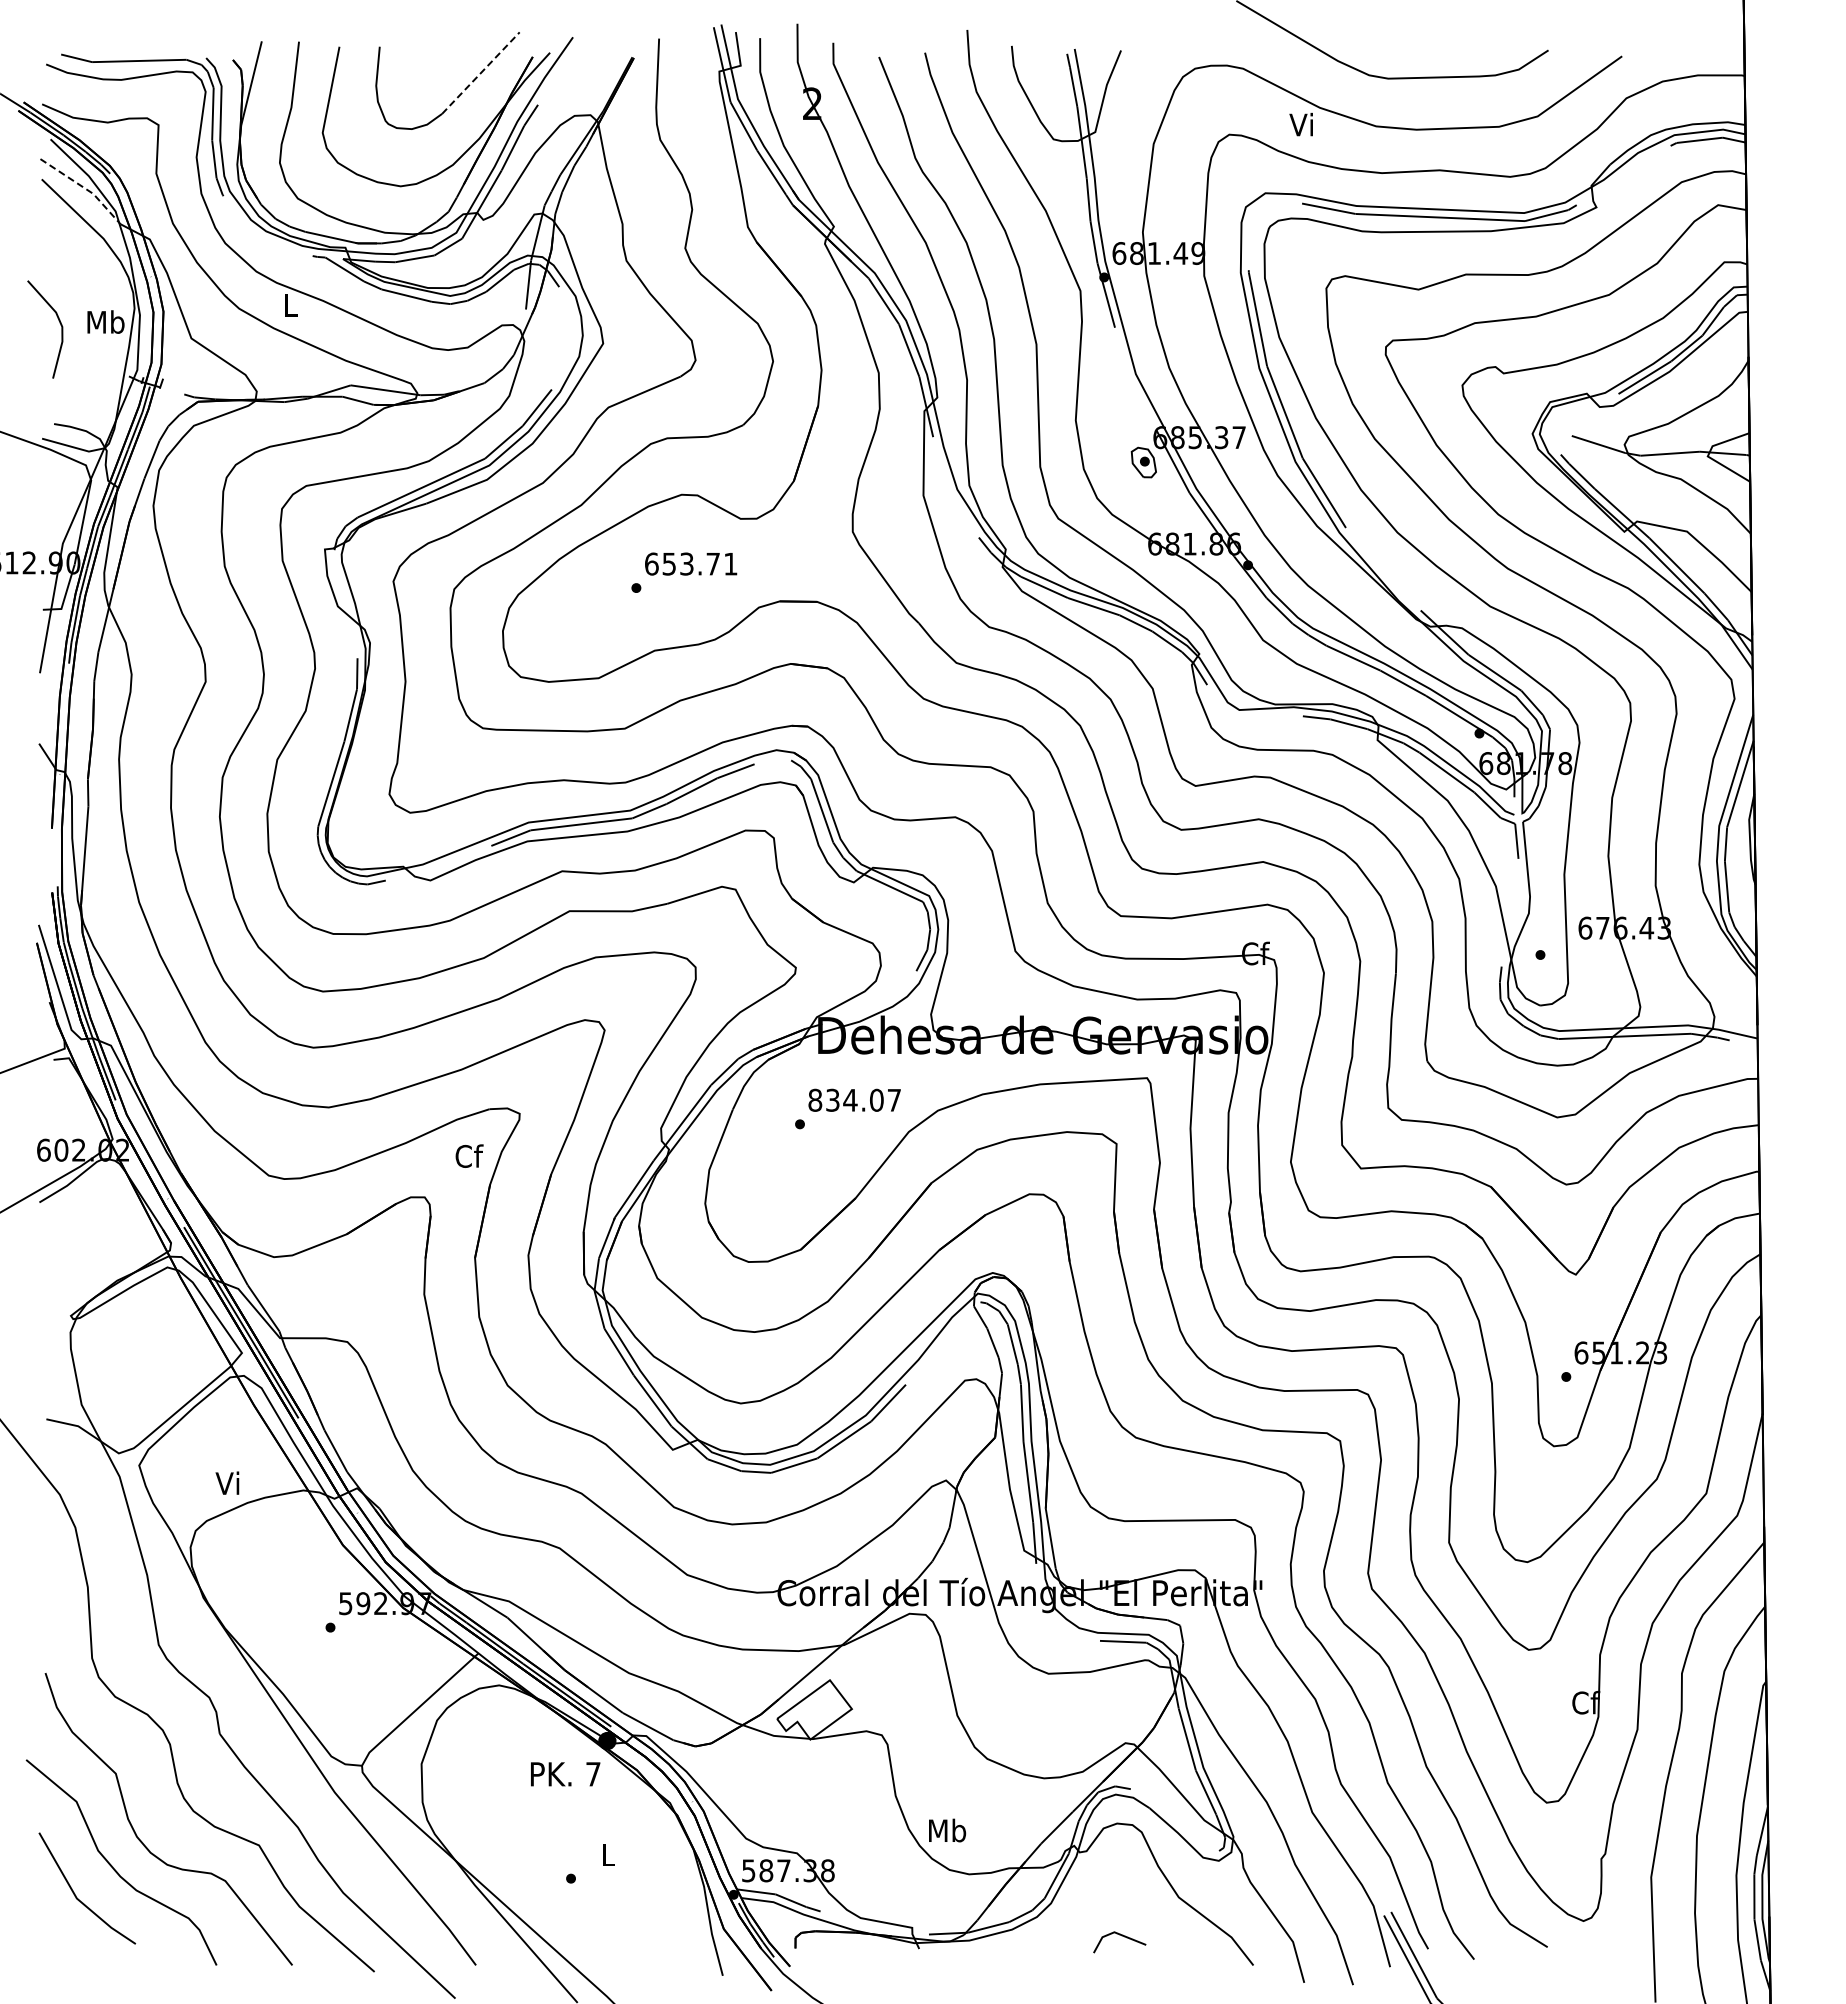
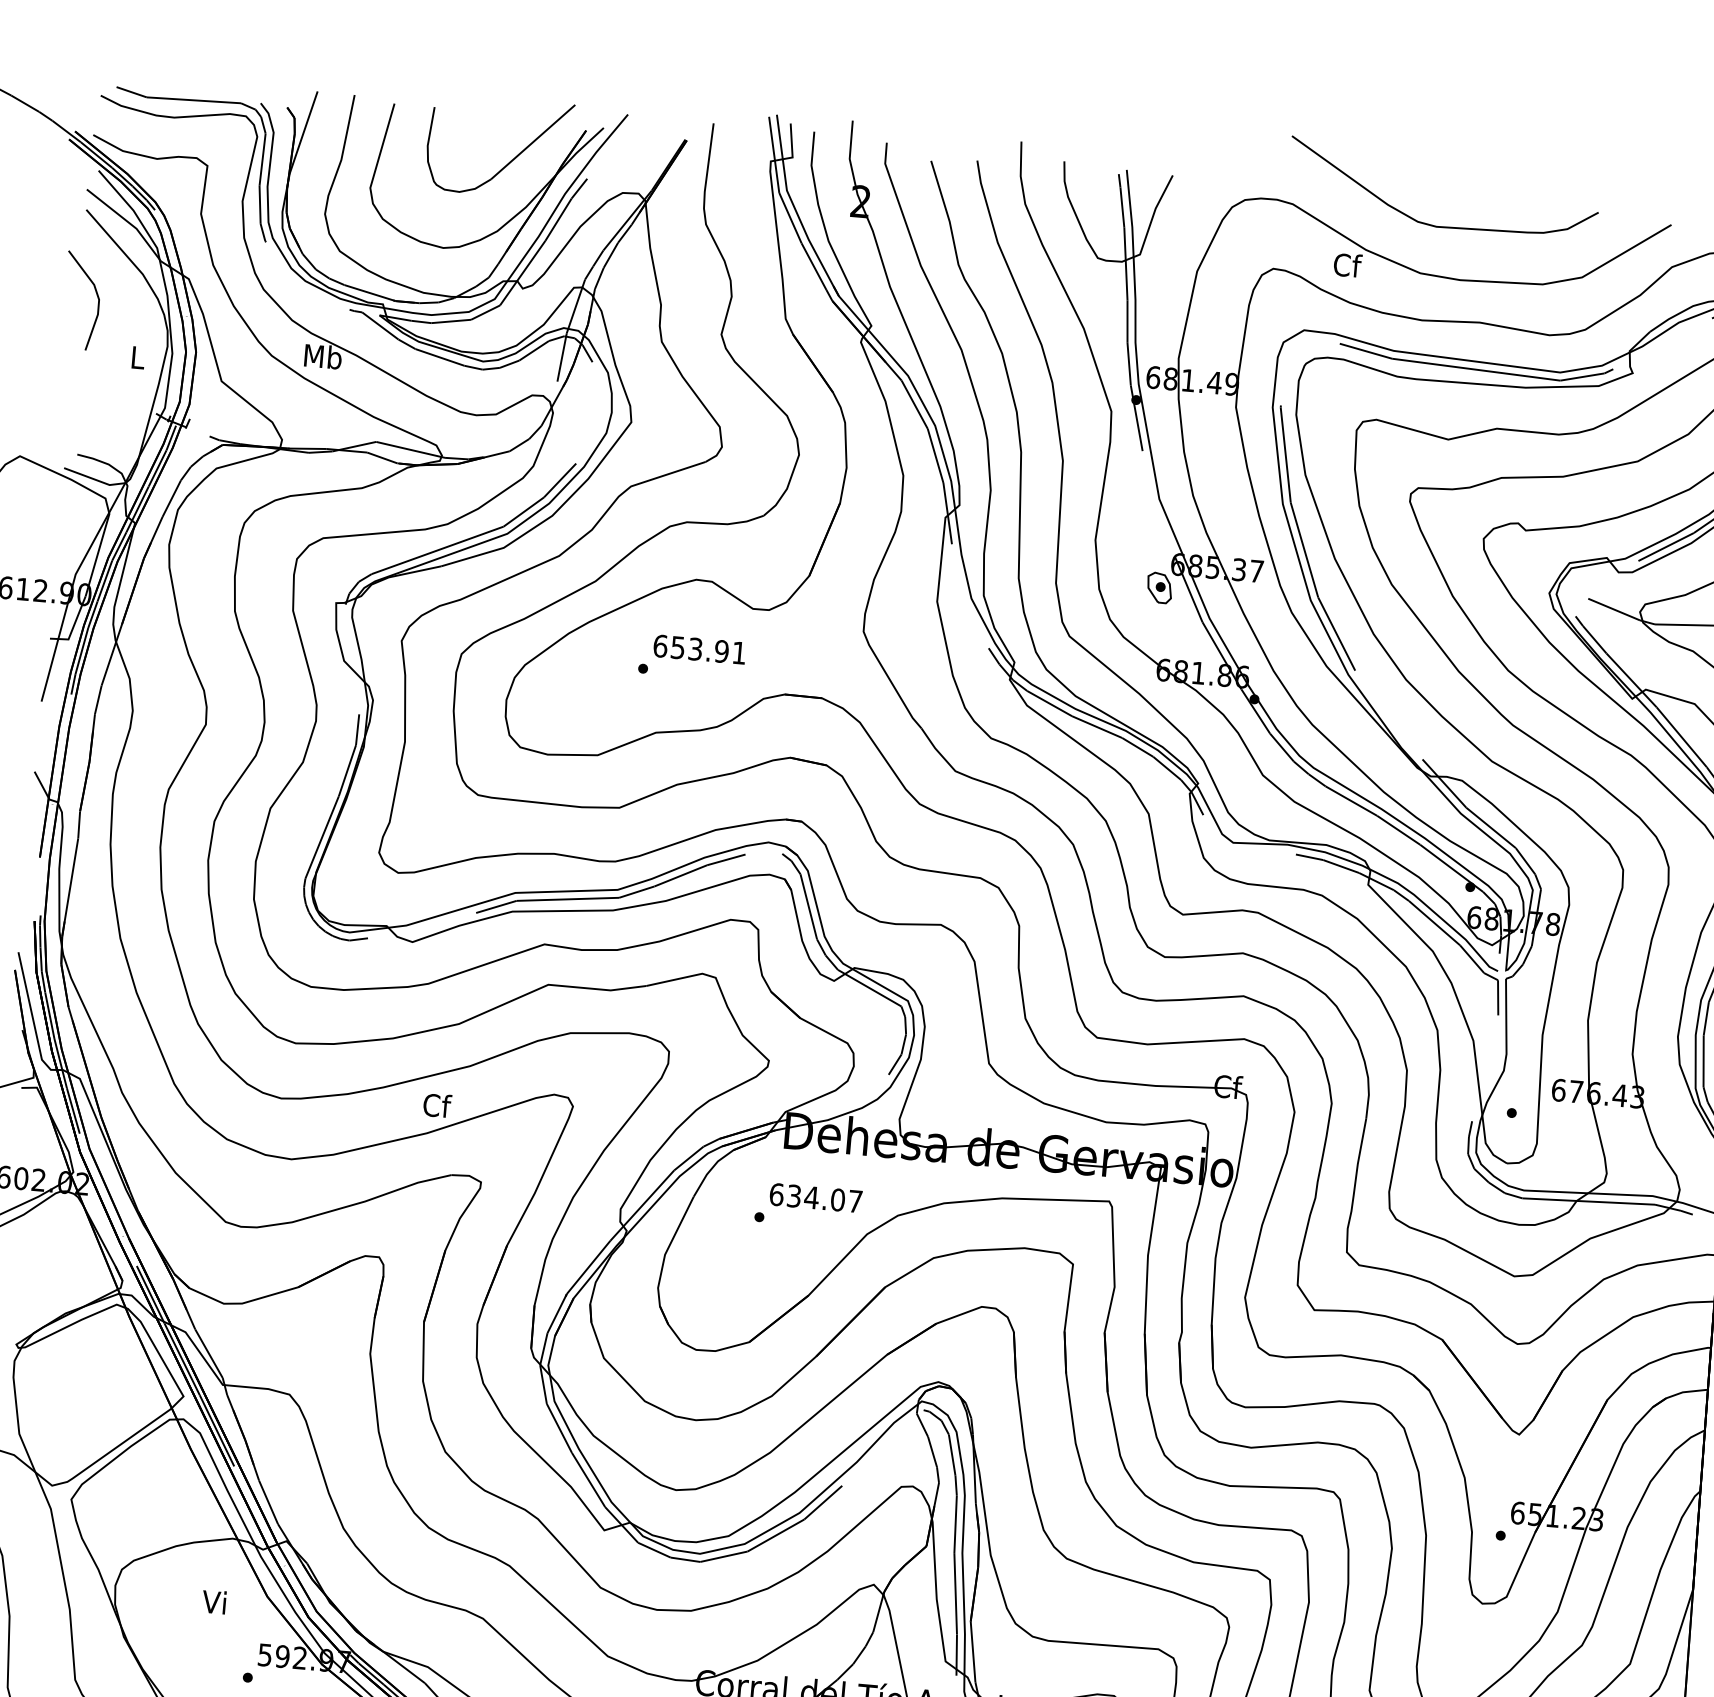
line: (481, 72) -> (533, 141), dashed -> solid
text: (1303, 124) -> (1348, 265), Vi -> Cf
line: (84, 187) -> (128, 221), dashed -> solid
text: (290, 304) -> (323, 356), L -> Mb
text: (105, 321) -> (137, 356), Mb -> L
line: (59, 323) -> (96, 296), moved
text: (713, 563) -> (722, 650), 653.71 -> 653.91
text: (815, 1099) -> (776, 1193), 834.07 -> 634.07
text: (469, 1155) -> (437, 1104), moved
text: (227, 1482) -> (214, 1601), moved

